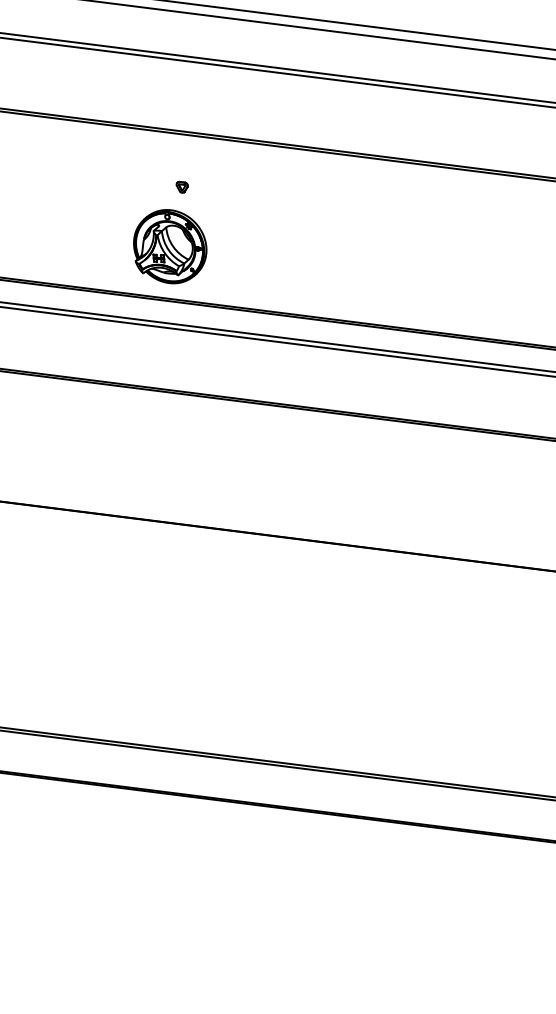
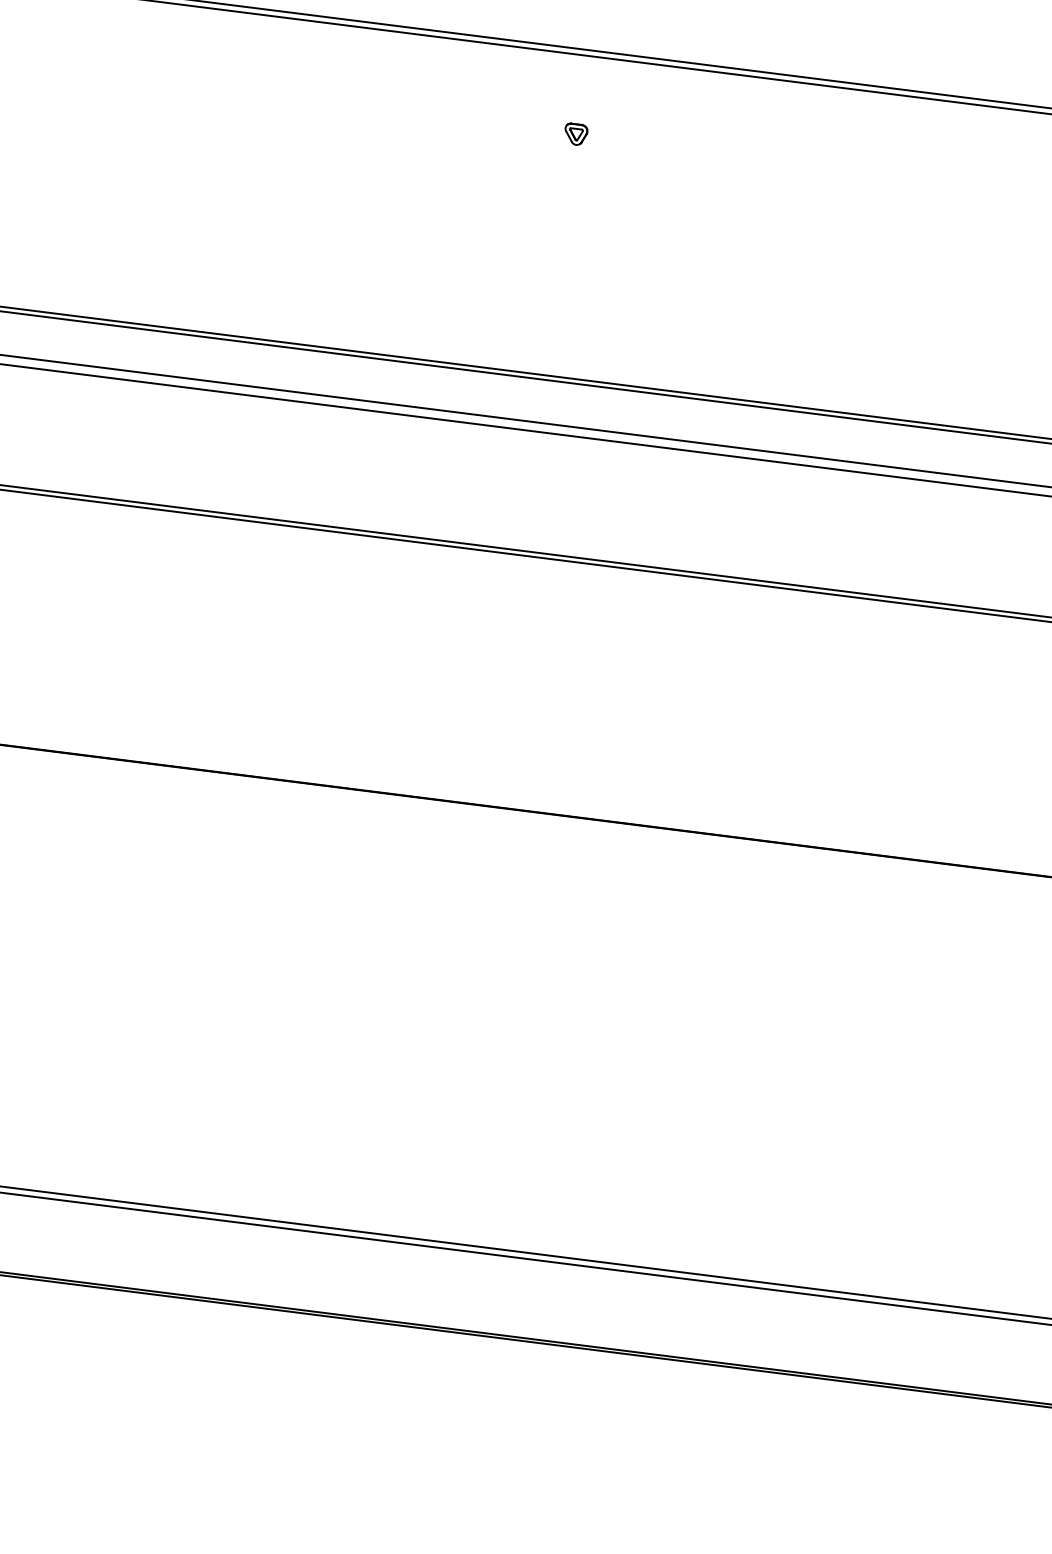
part: (181, 186) -> (575, 132), moved
part: (170, 246) -> (363, 249), removed

